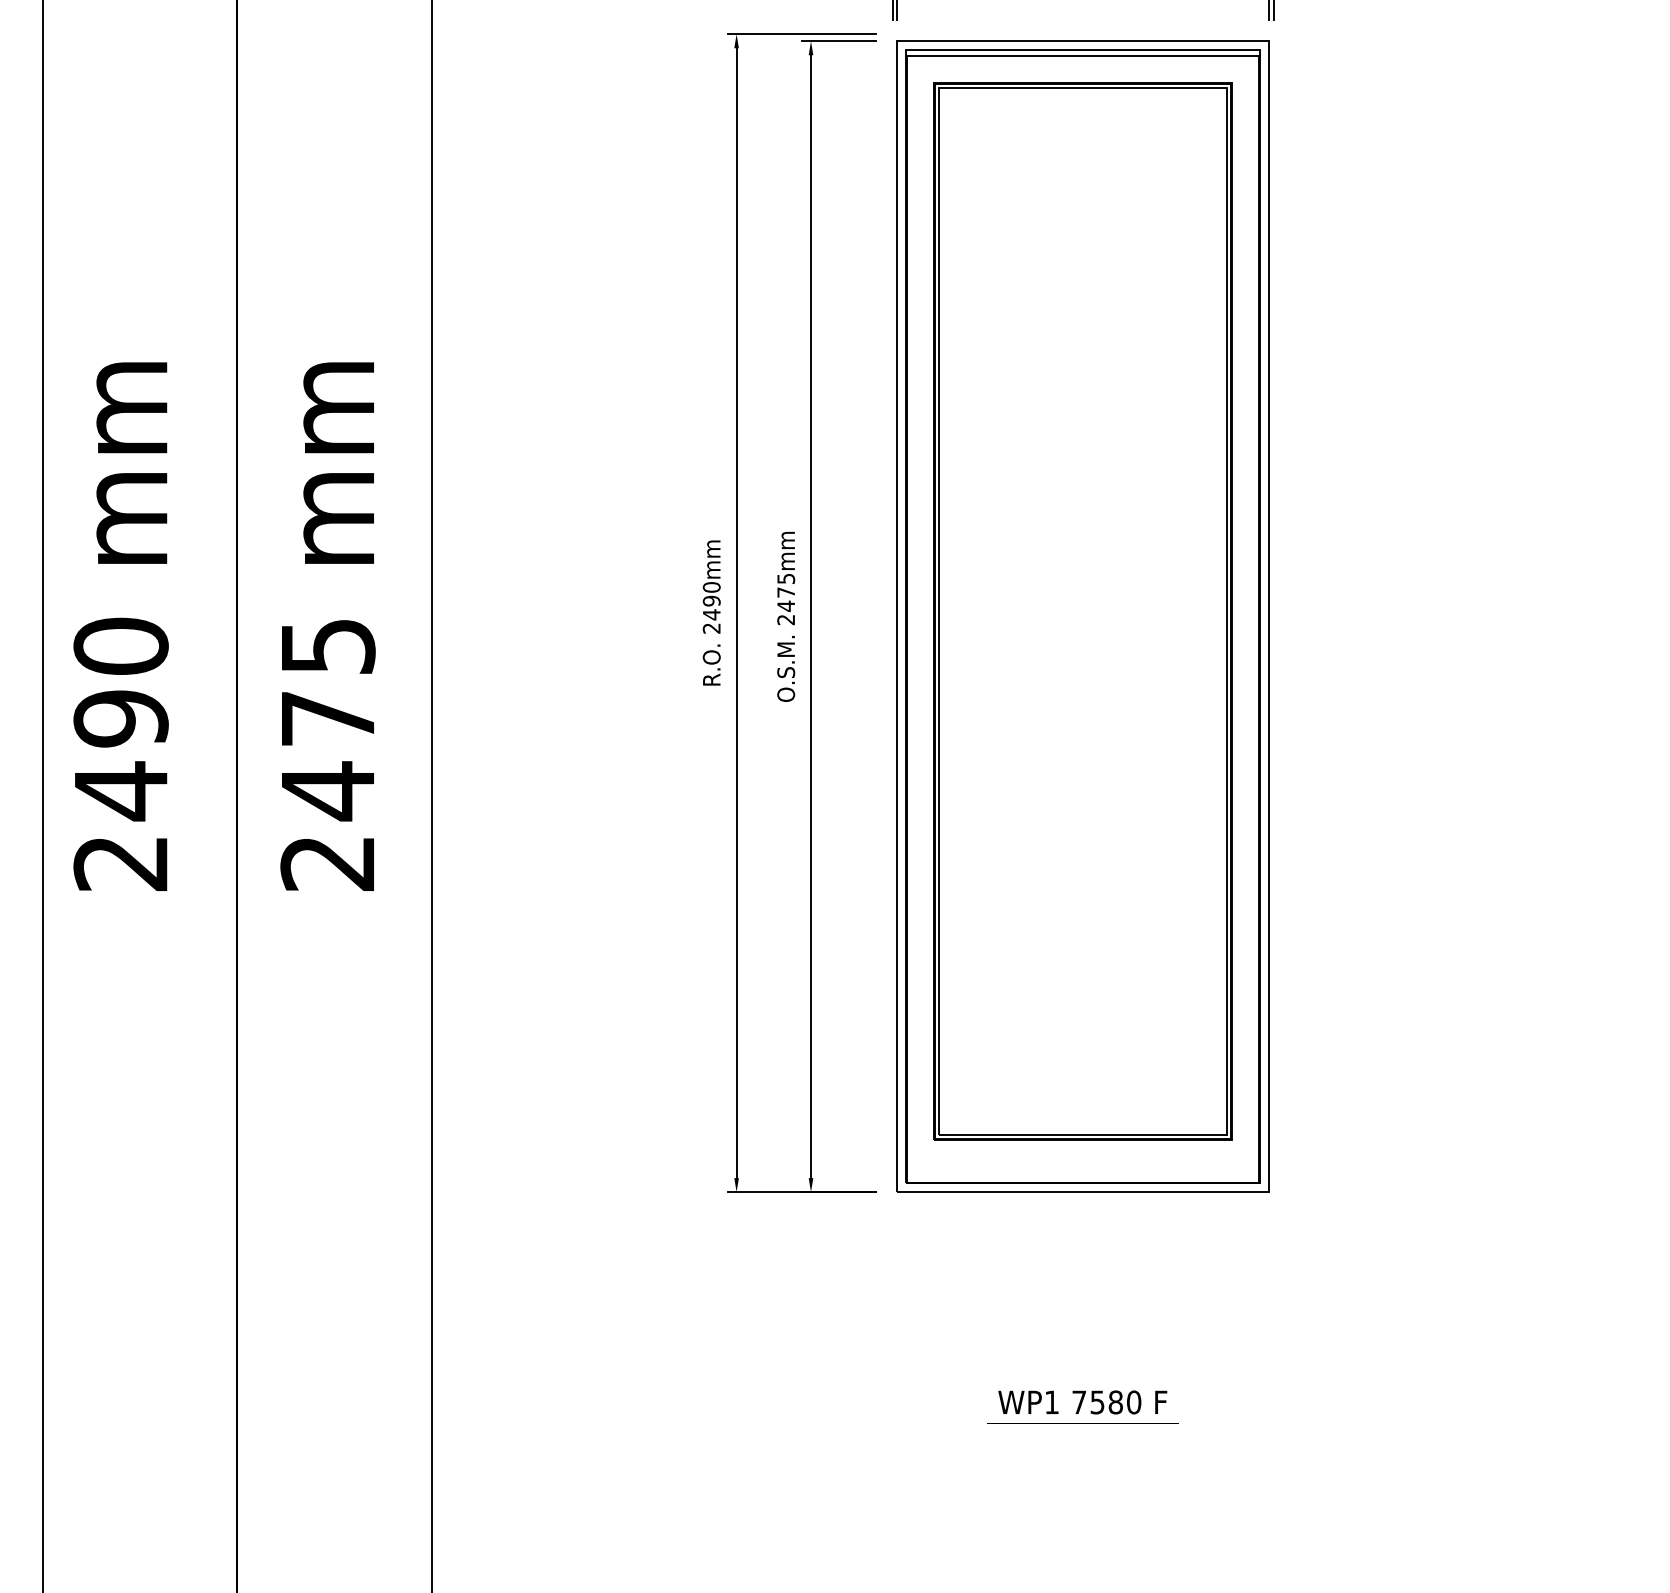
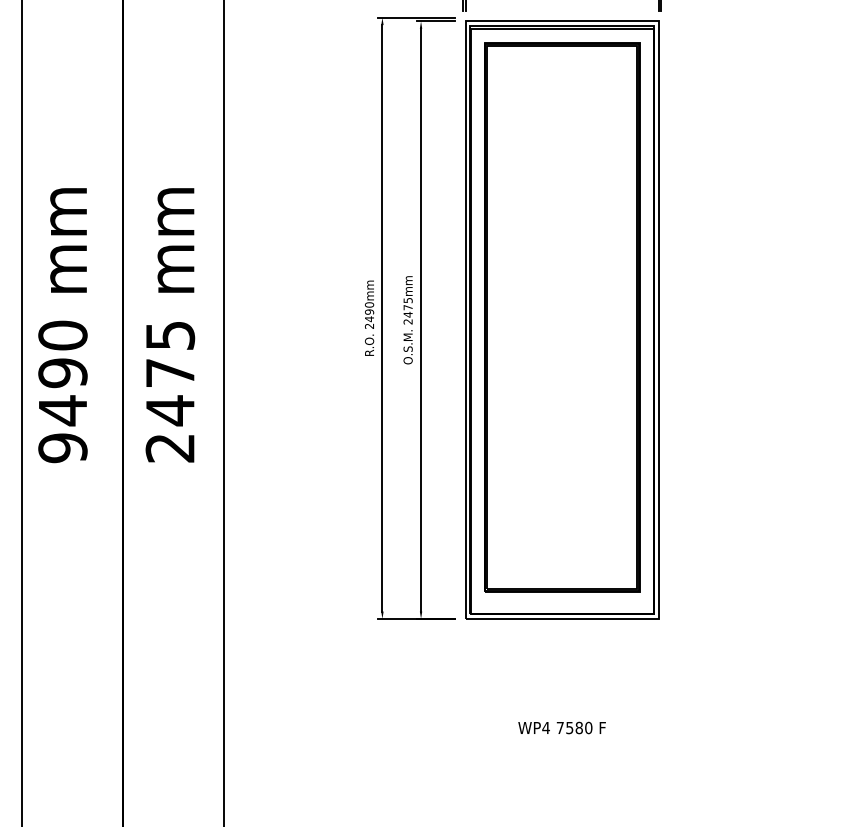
text: (120, 863) -> (62, 448), 2490 -> 9490
text: (1050, 1401) -> (545, 727), WP1 -> WP4

